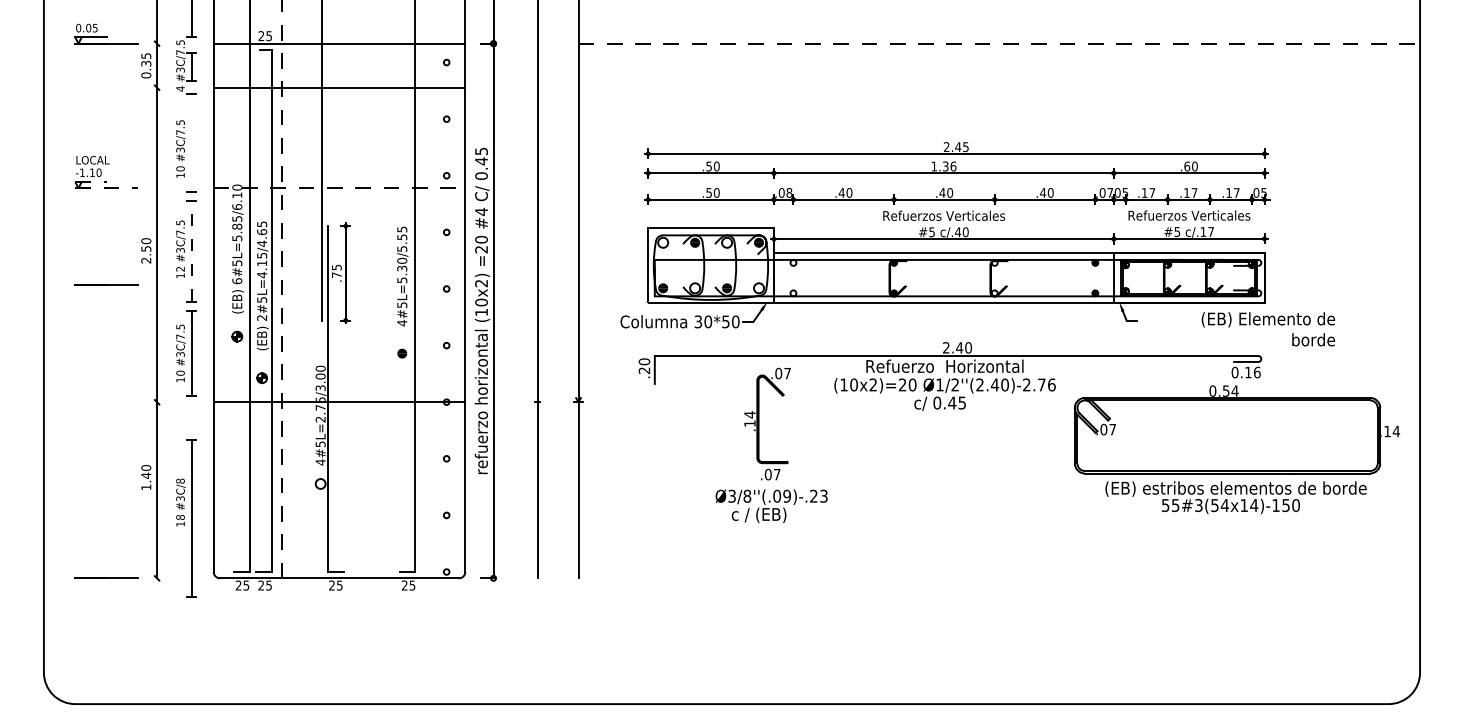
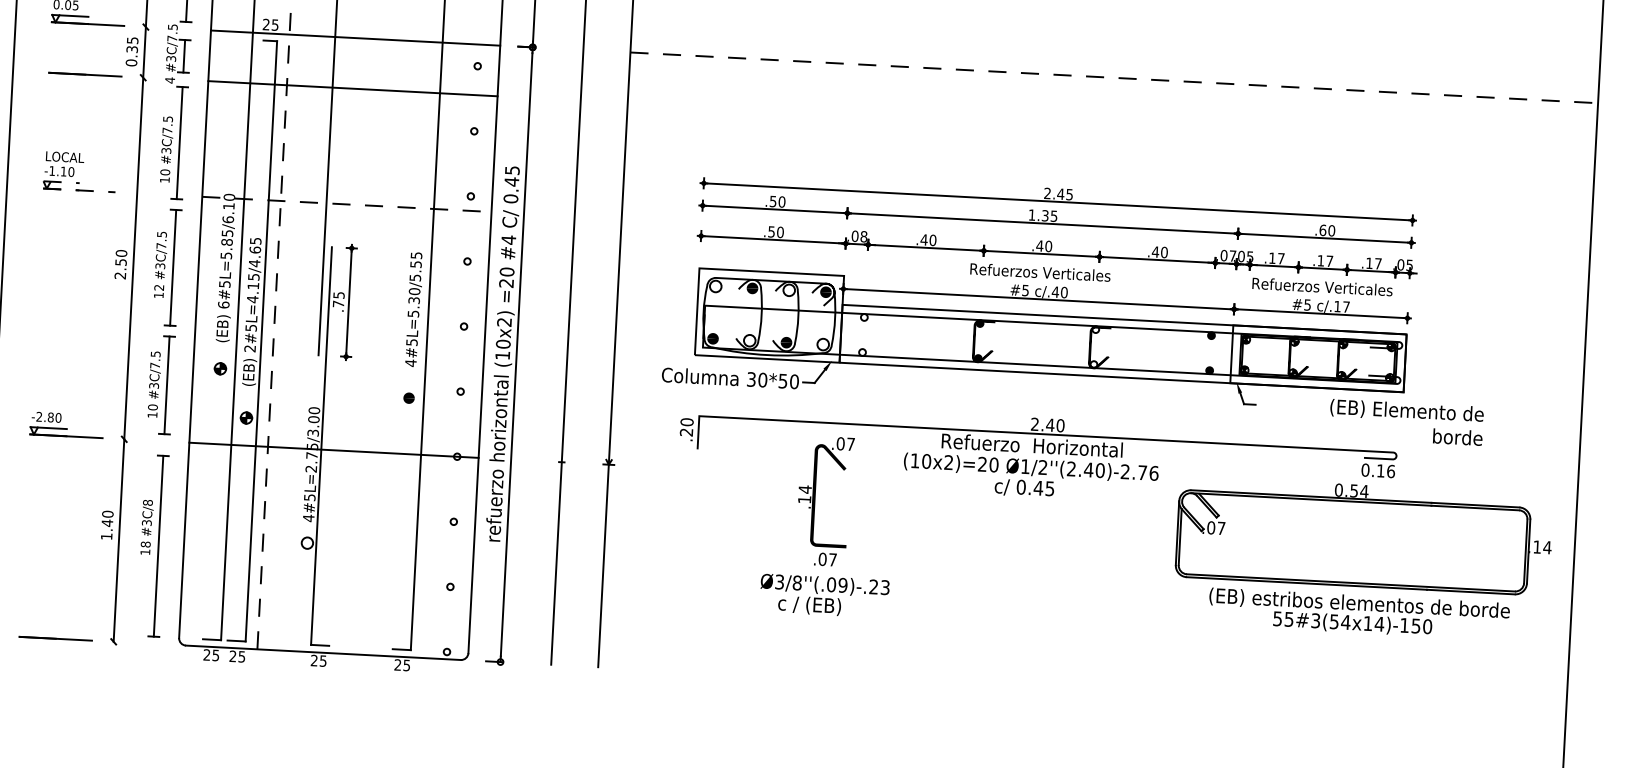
line: (191, 142) -> (179, 142), added
text: (953, 166) -> (1054, 216), 1.36 -> 1.35
line: (191, 250) -> (172, 266), dashed -> solid
line: (106, 284) -> (85, 74), moved
part: (106, 392) -> (66, 425), added
part: (186, 518) -> (152, 546), moved

